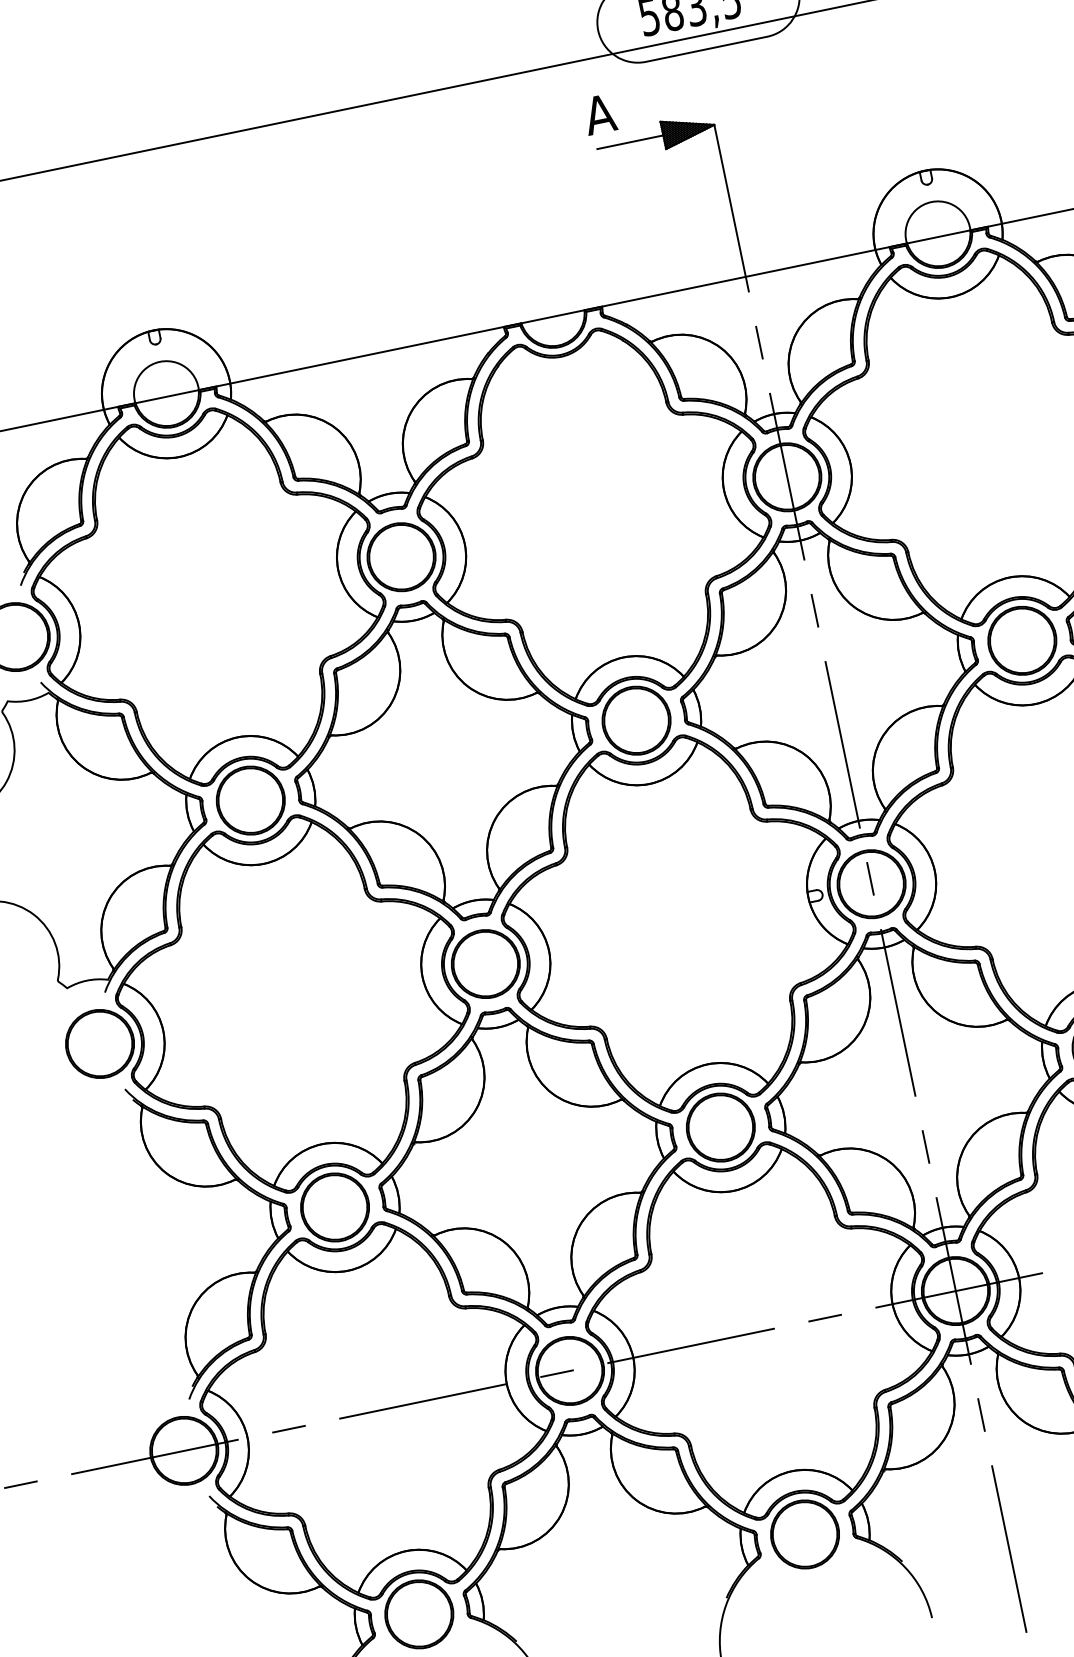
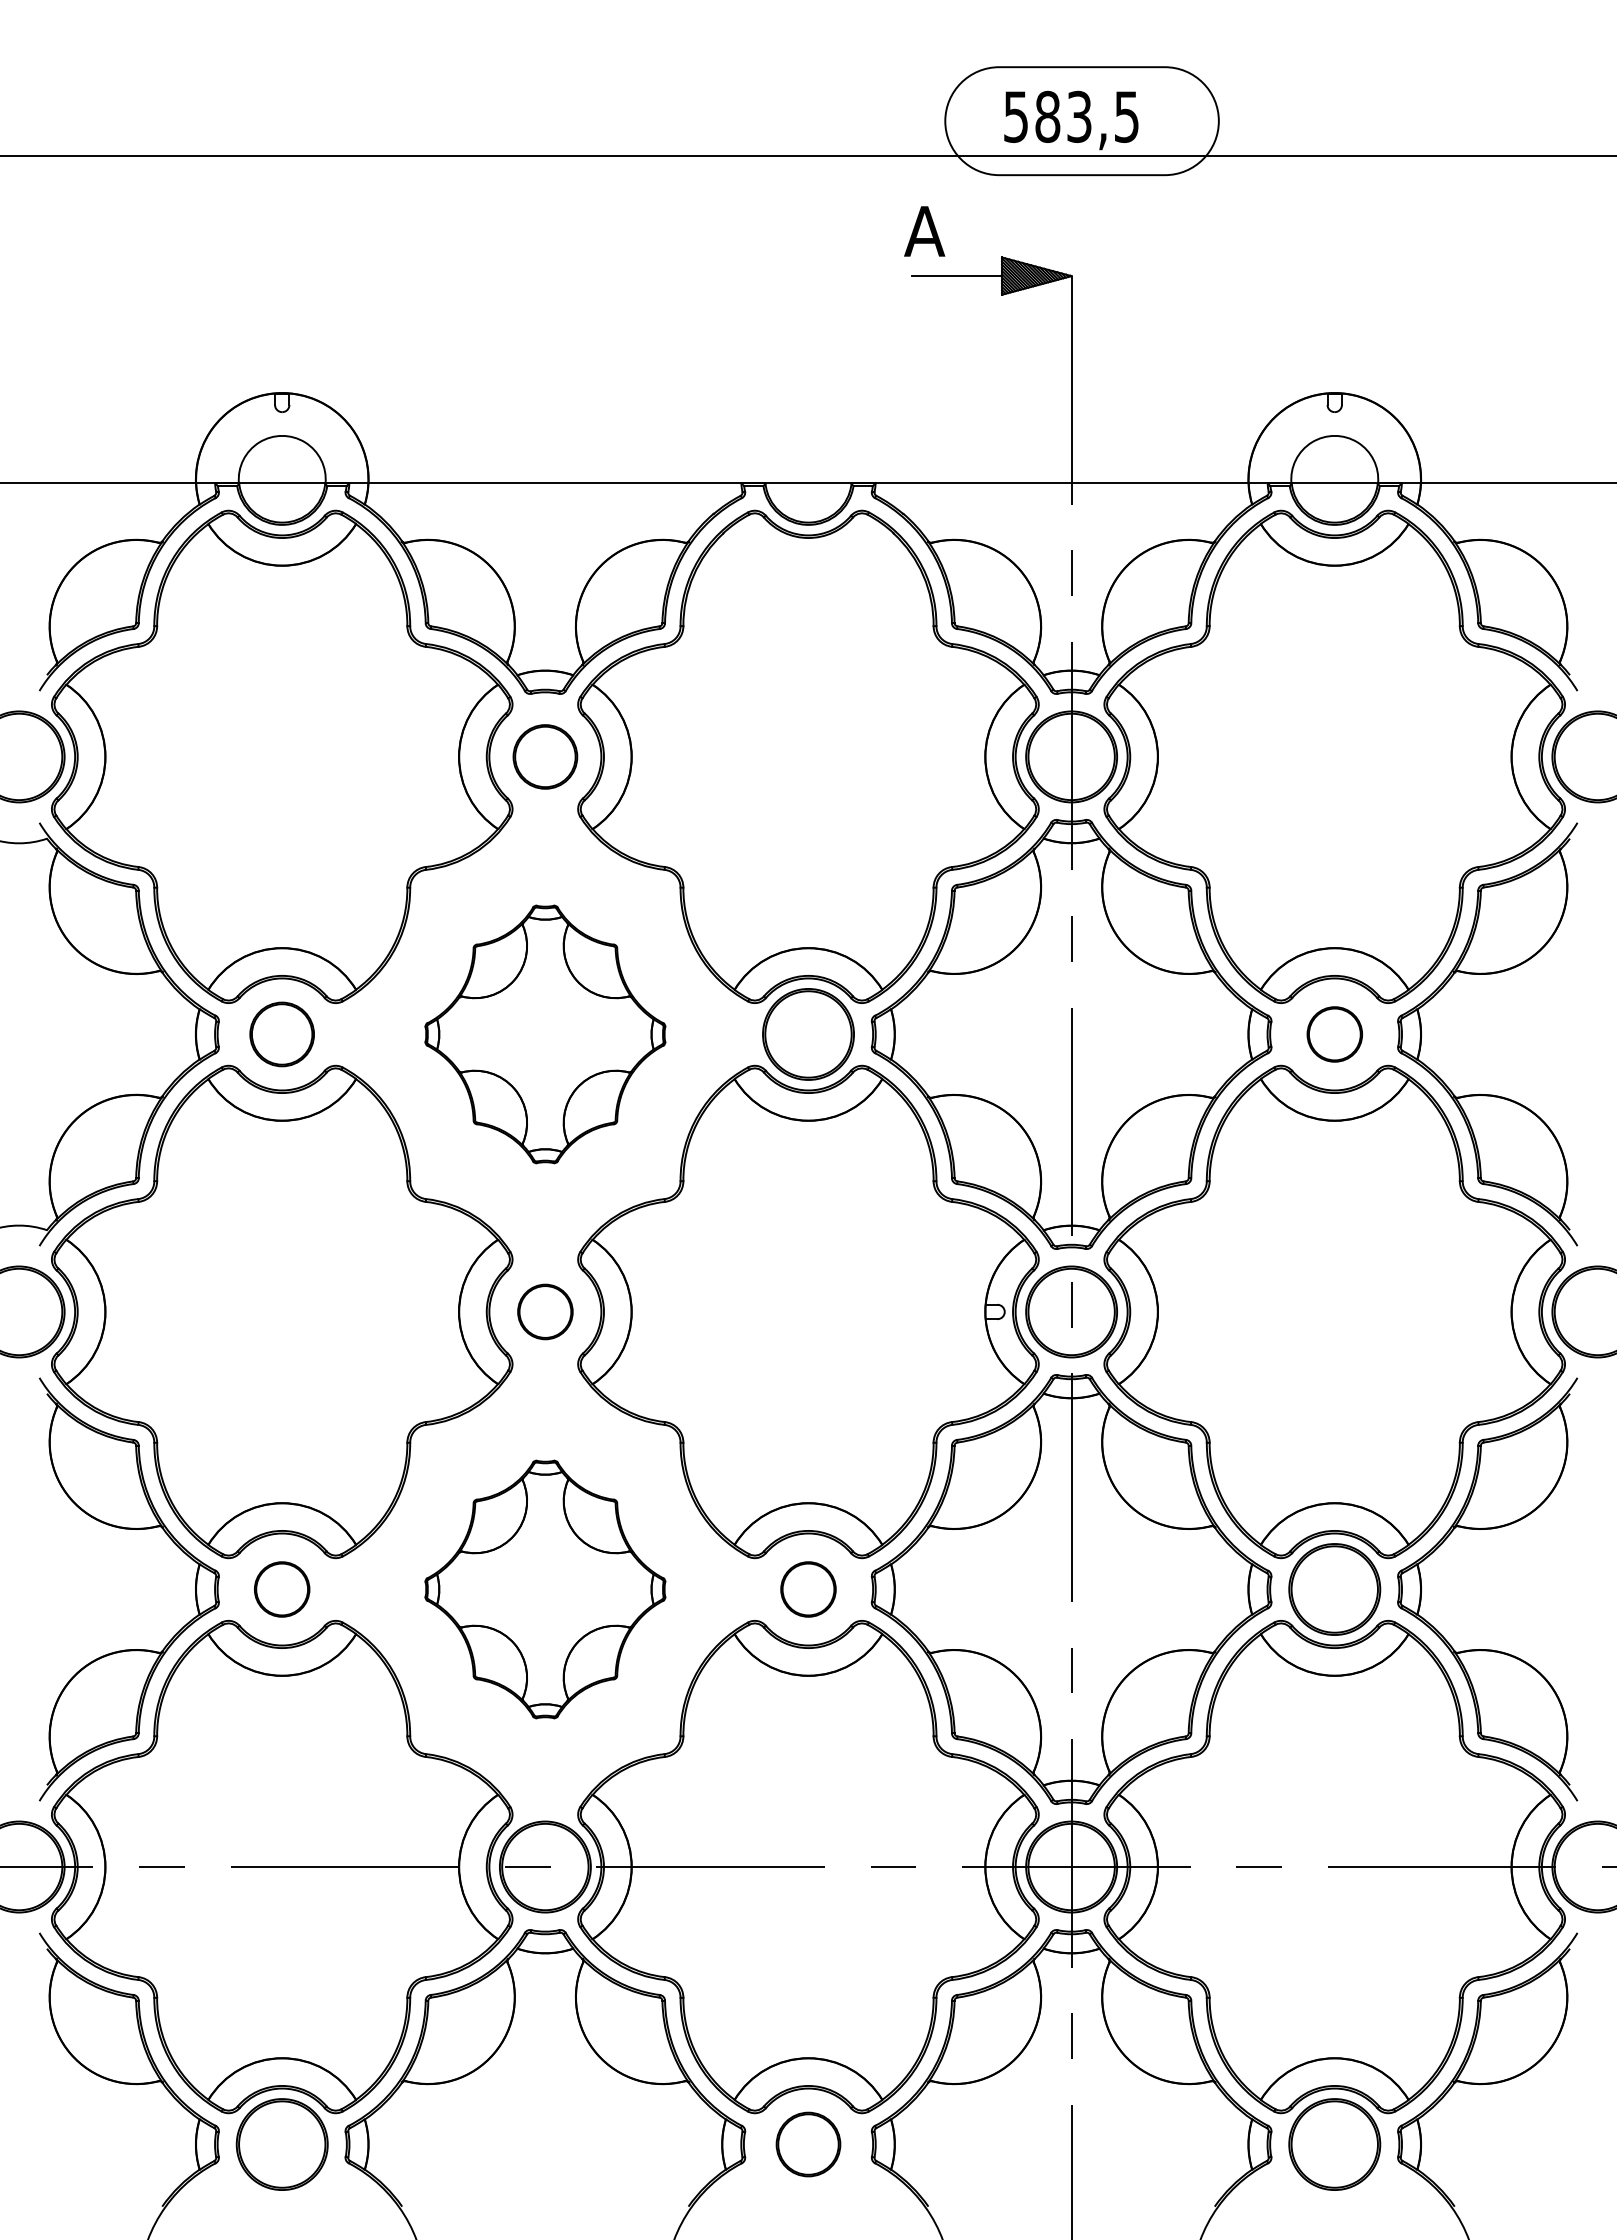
part: (401, 556) -> (545, 756), size x0.7
part: (1022, 640) -> (1334, 1034), size x0.6
part: (443, 760) -> (545, 1034), size x0.6
part: (250, 800) -> (281, 1034), size x0.7
part: (485, 963) -> (545, 1311), size x0.6
part: (720, 1127) -> (808, 1589), size x0.6
part: (528, 1167) -> (545, 1589), size x0.6
part: (334, 1207) -> (281, 1589), size x0.6
part: (805, 1534) -> (808, 2144), size x0.7

